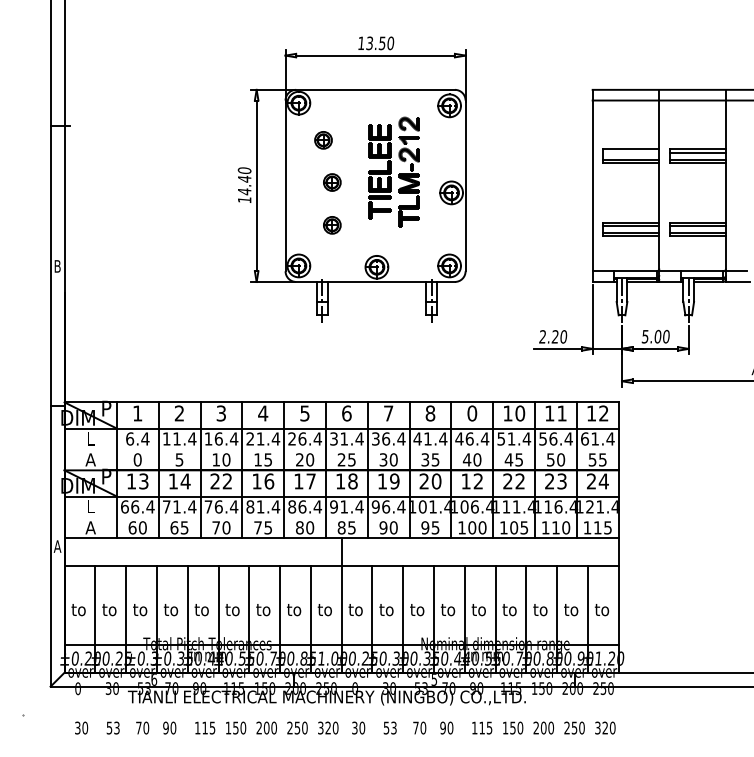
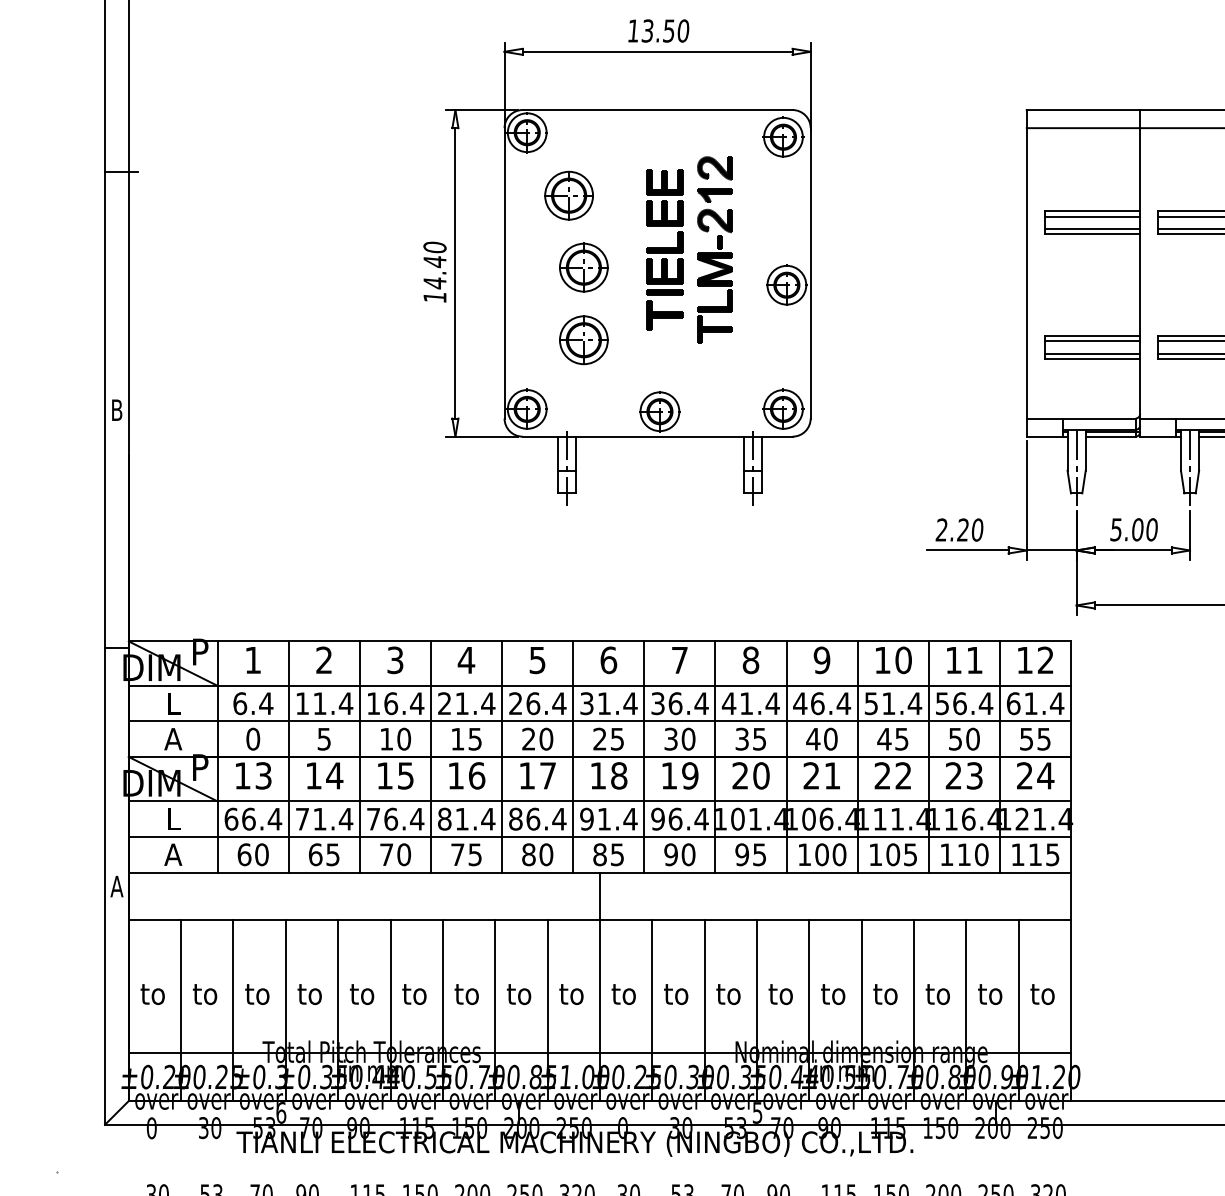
part: (323, 140) -> (569, 196), size x1.67
line: (631, 152) -> (1092, 216), added
part: (332, 182) -> (584, 267), size x1.67
part: (332, 225) -> (584, 340), size x1.67
text: (471, 413) -> (820, 660), 0 -> 9
line: (341, 449) -> (599, 721), added
text: (220, 481) -> (393, 775), 22 -> 15
text: (471, 481) -> (820, 775), 12 -> 21
line: (341, 517) -> (599, 837), added

